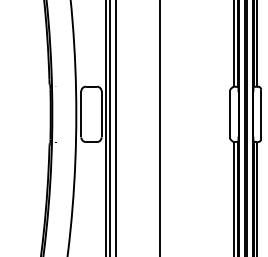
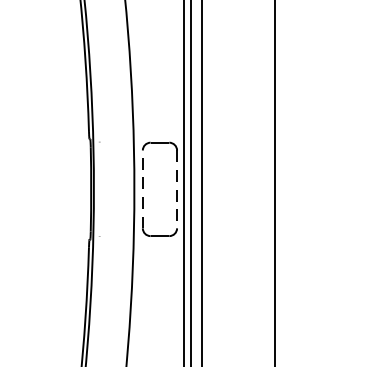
line: (81, 113) -> (143, 187), solid -> dashed
line: (101, 114) -> (176, 189), solid -> dashed

